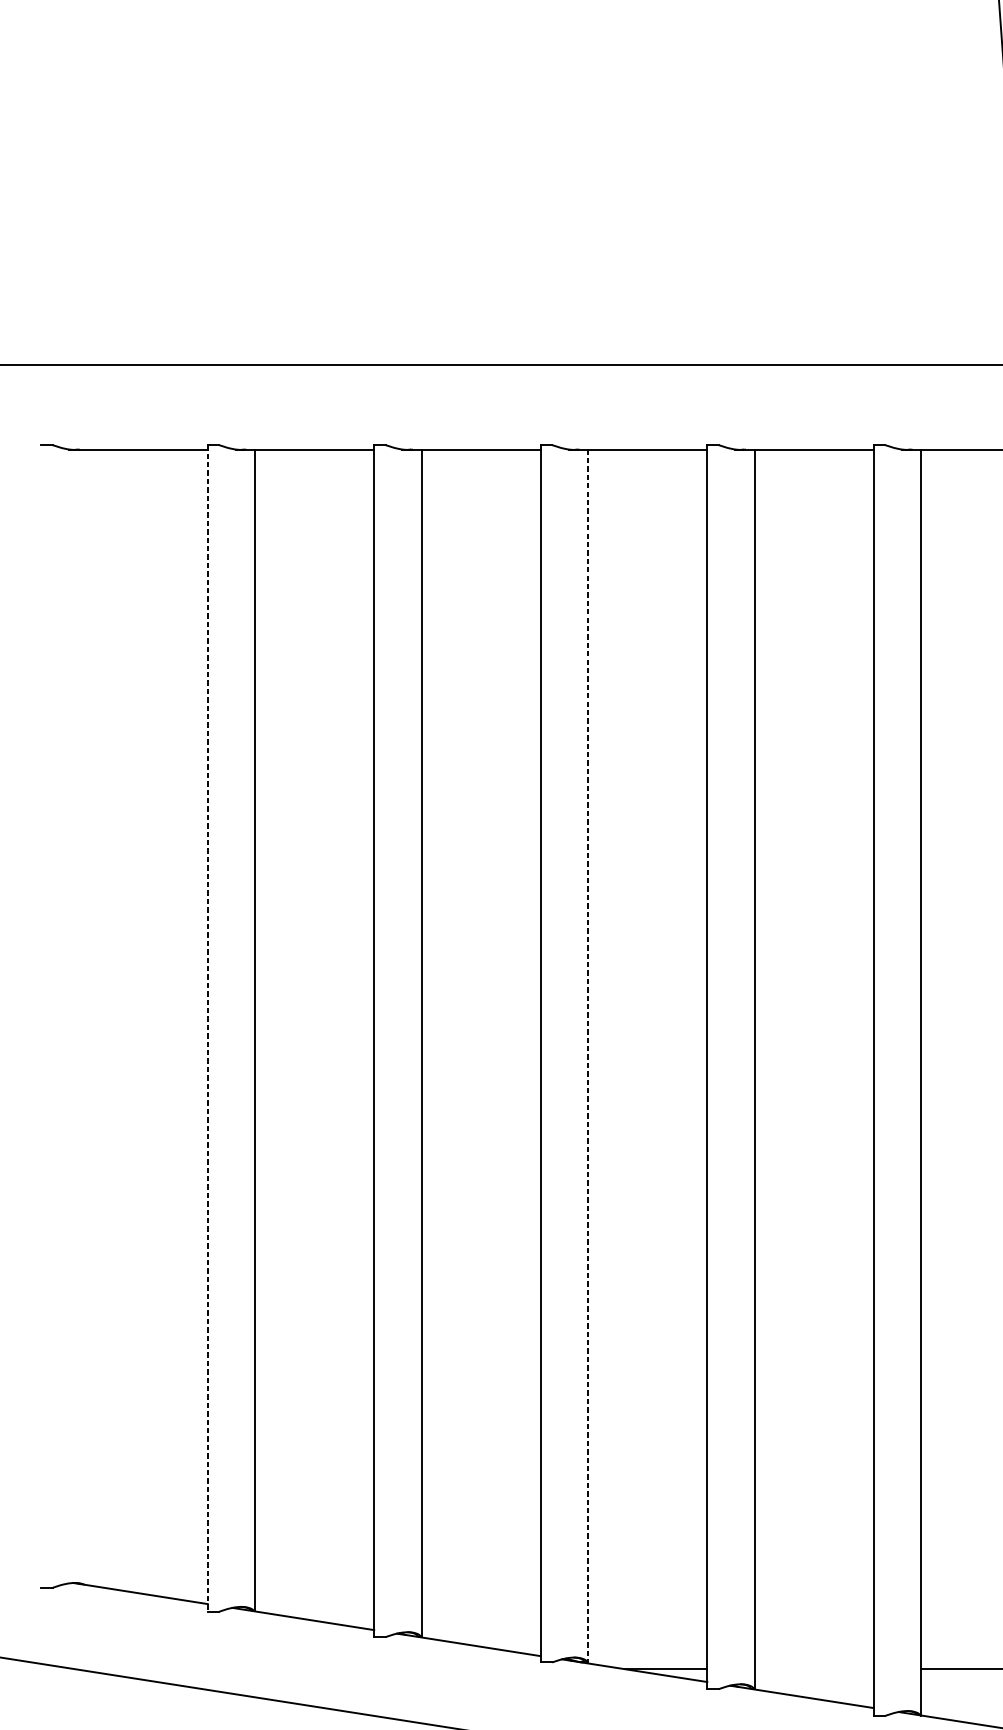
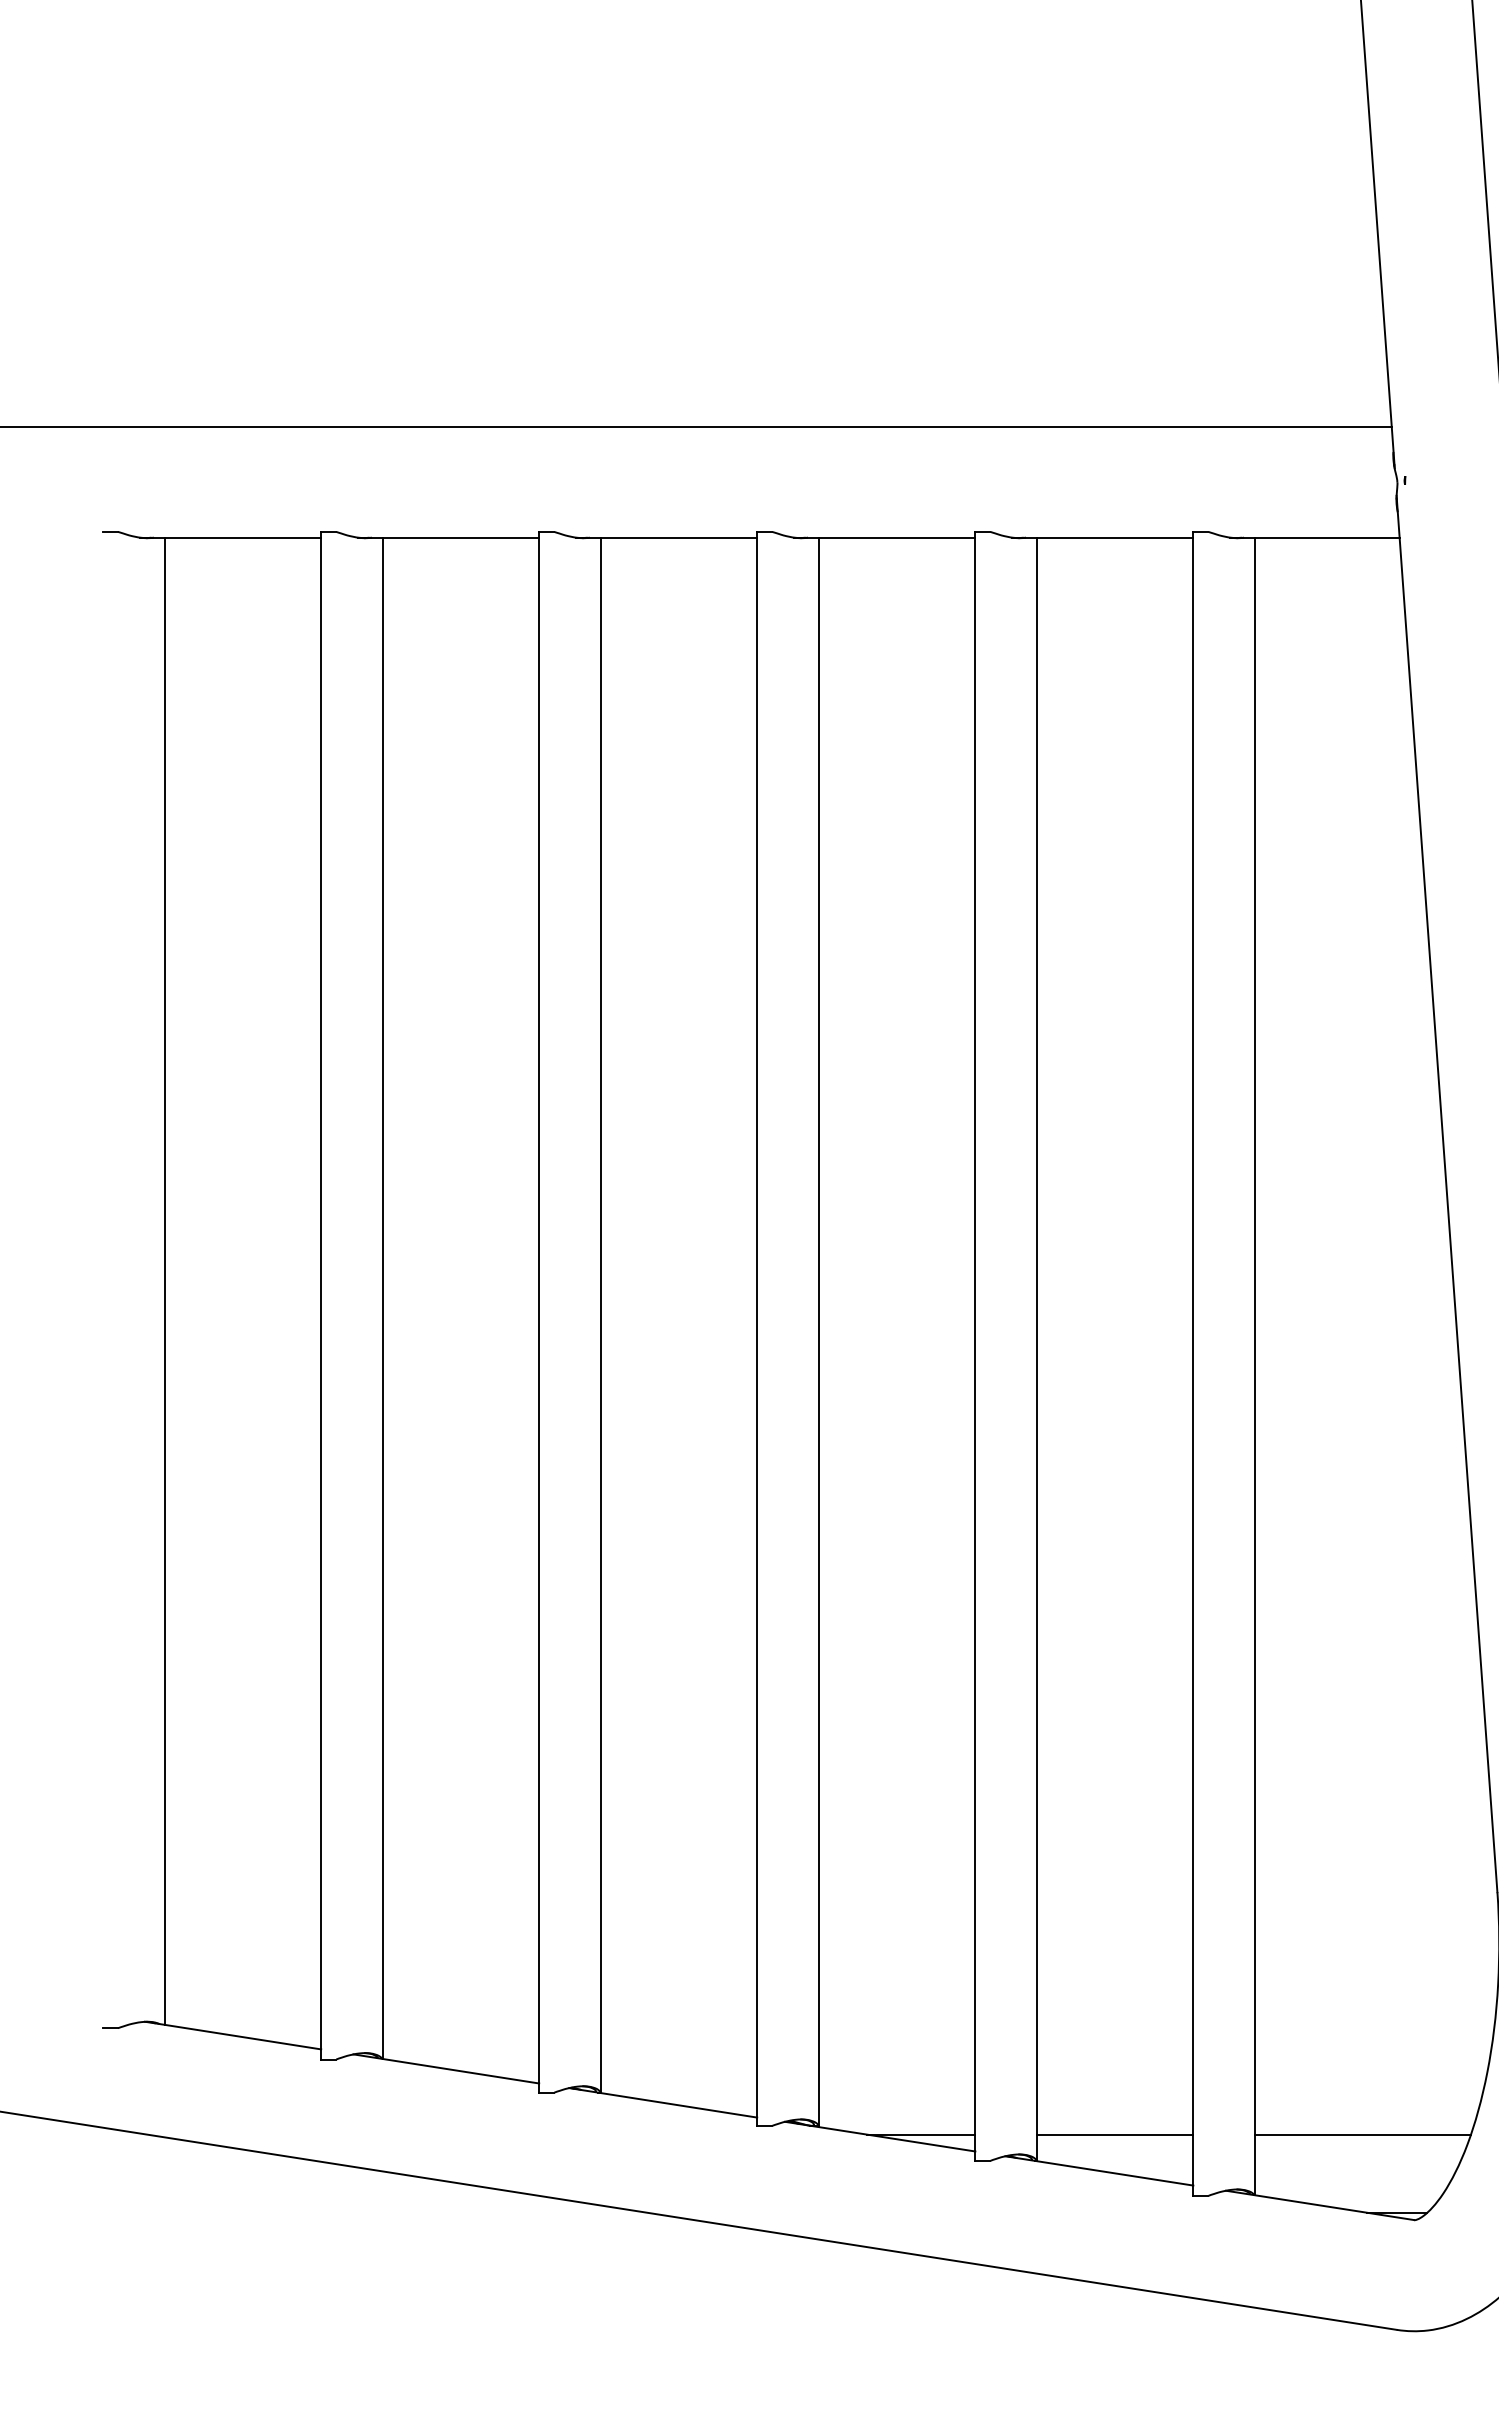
line: (88, 1017) -> (165, 1281), added
line: (207, 1028) -> (321, 1295), dashed -> solid
line: (588, 1056) -> (819, 1332), dashed -> solid
line: (814, 1669) -> (1115, 2134), added

